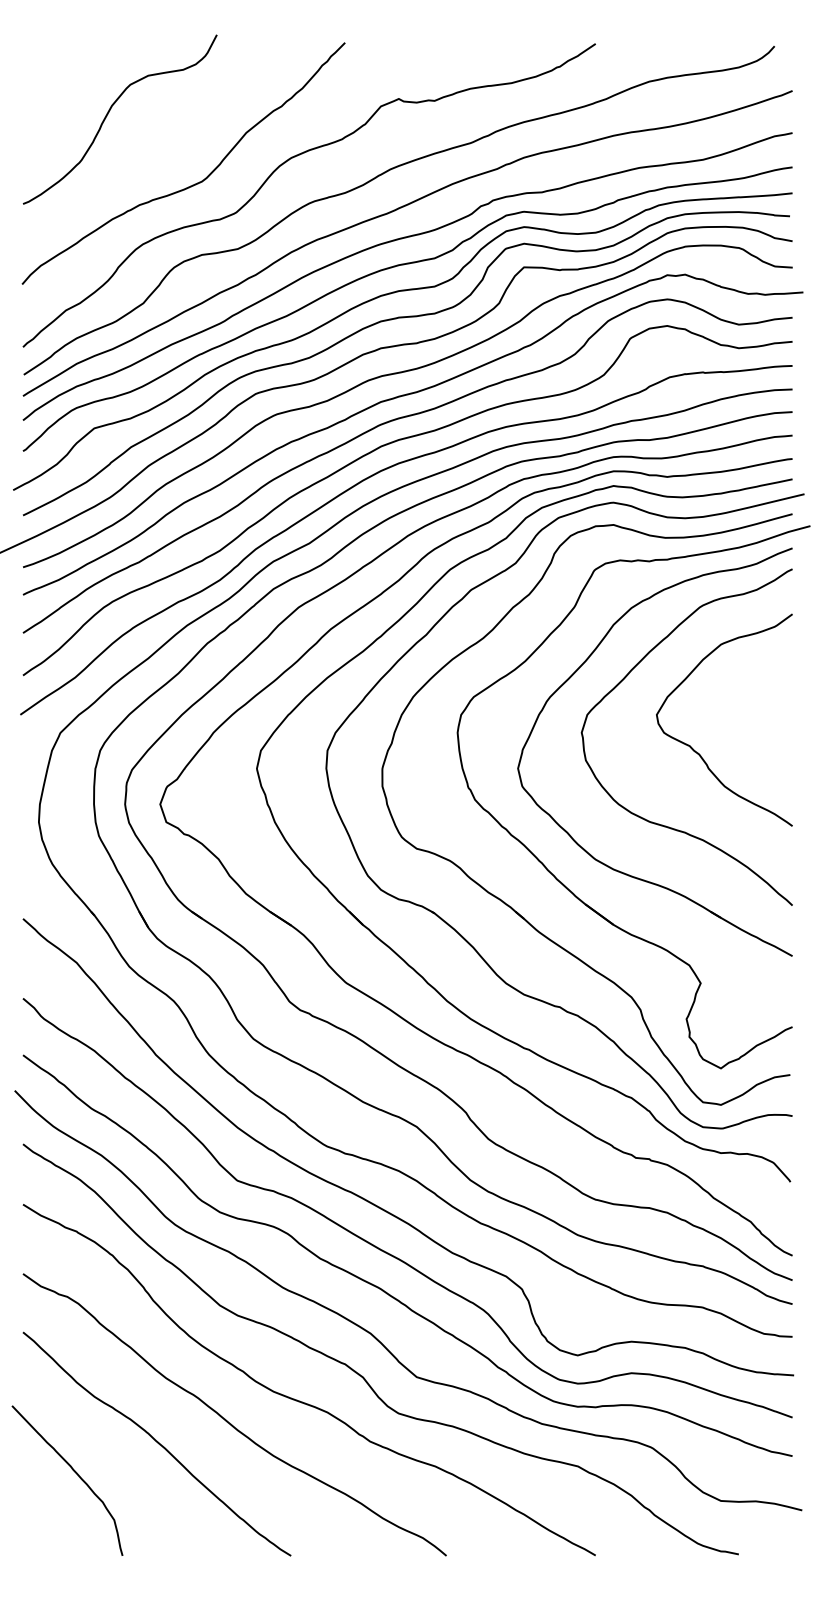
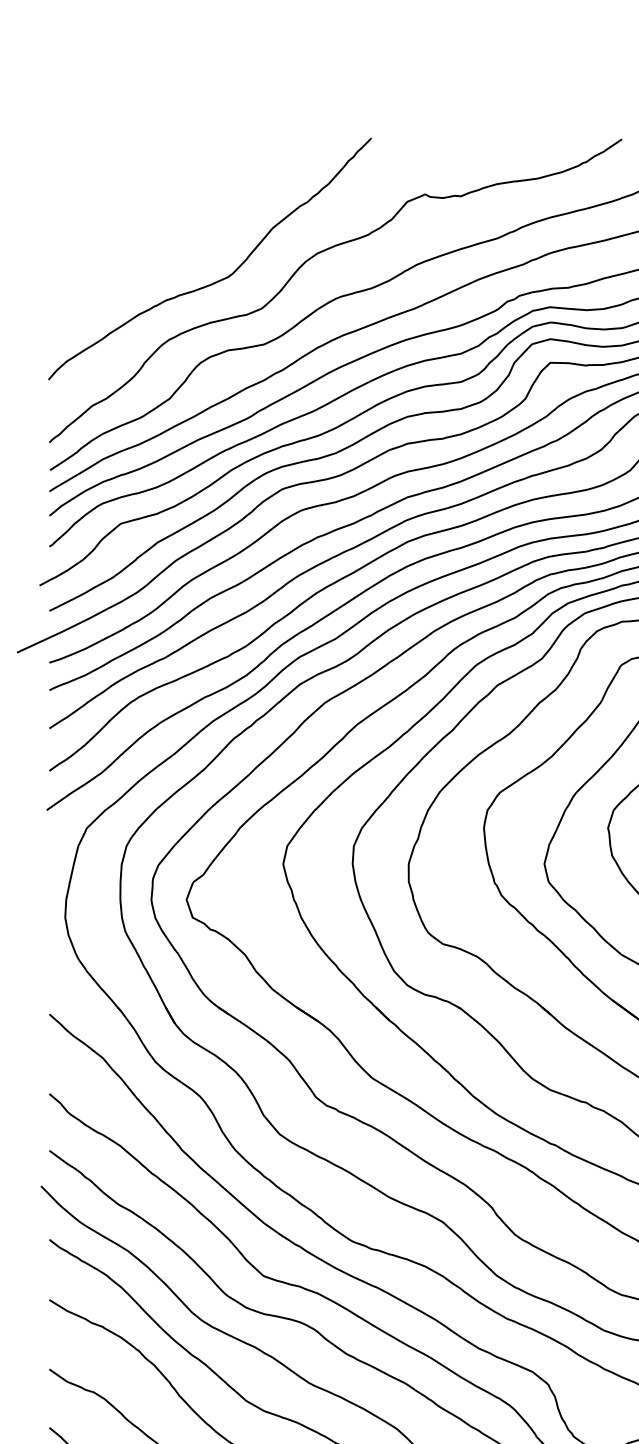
curve: (108, 114) -> (134, 209), removed

